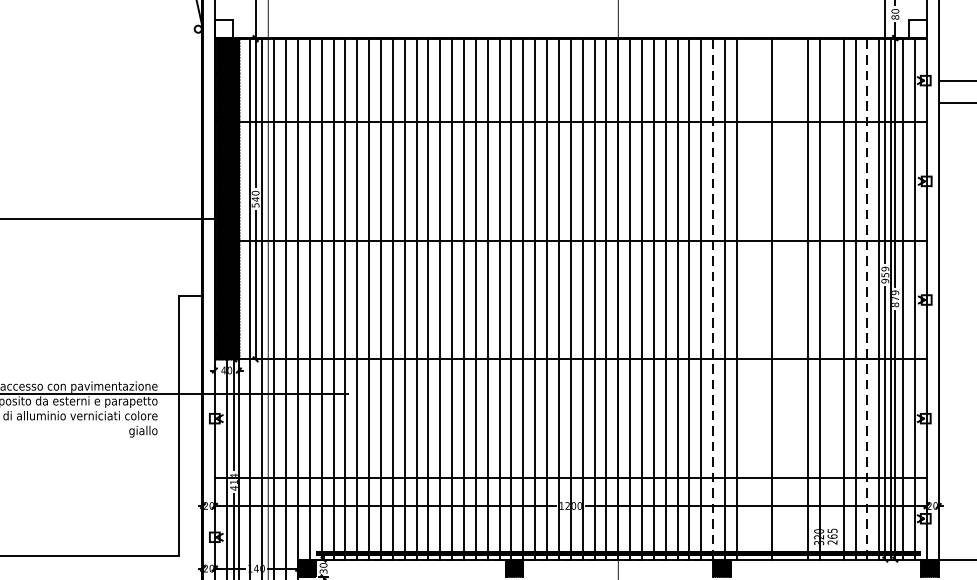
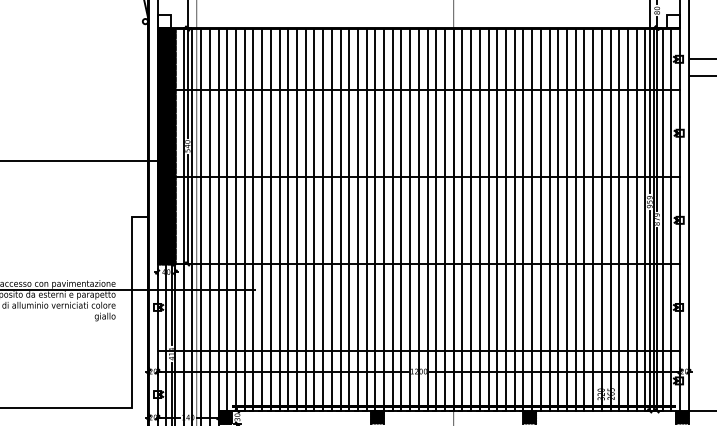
line: (713, 298) -> (523, 219), dashed -> solid
line: (748, 298) -> (549, 219), added
line: (760, 298) -> (558, 219), added
line: (784, 298) -> (575, 219), added
line: (796, 298) -> (584, 219), added
line: (831, 298) -> (610, 219), added
line: (867, 298) -> (636, 219), dashed -> solid

